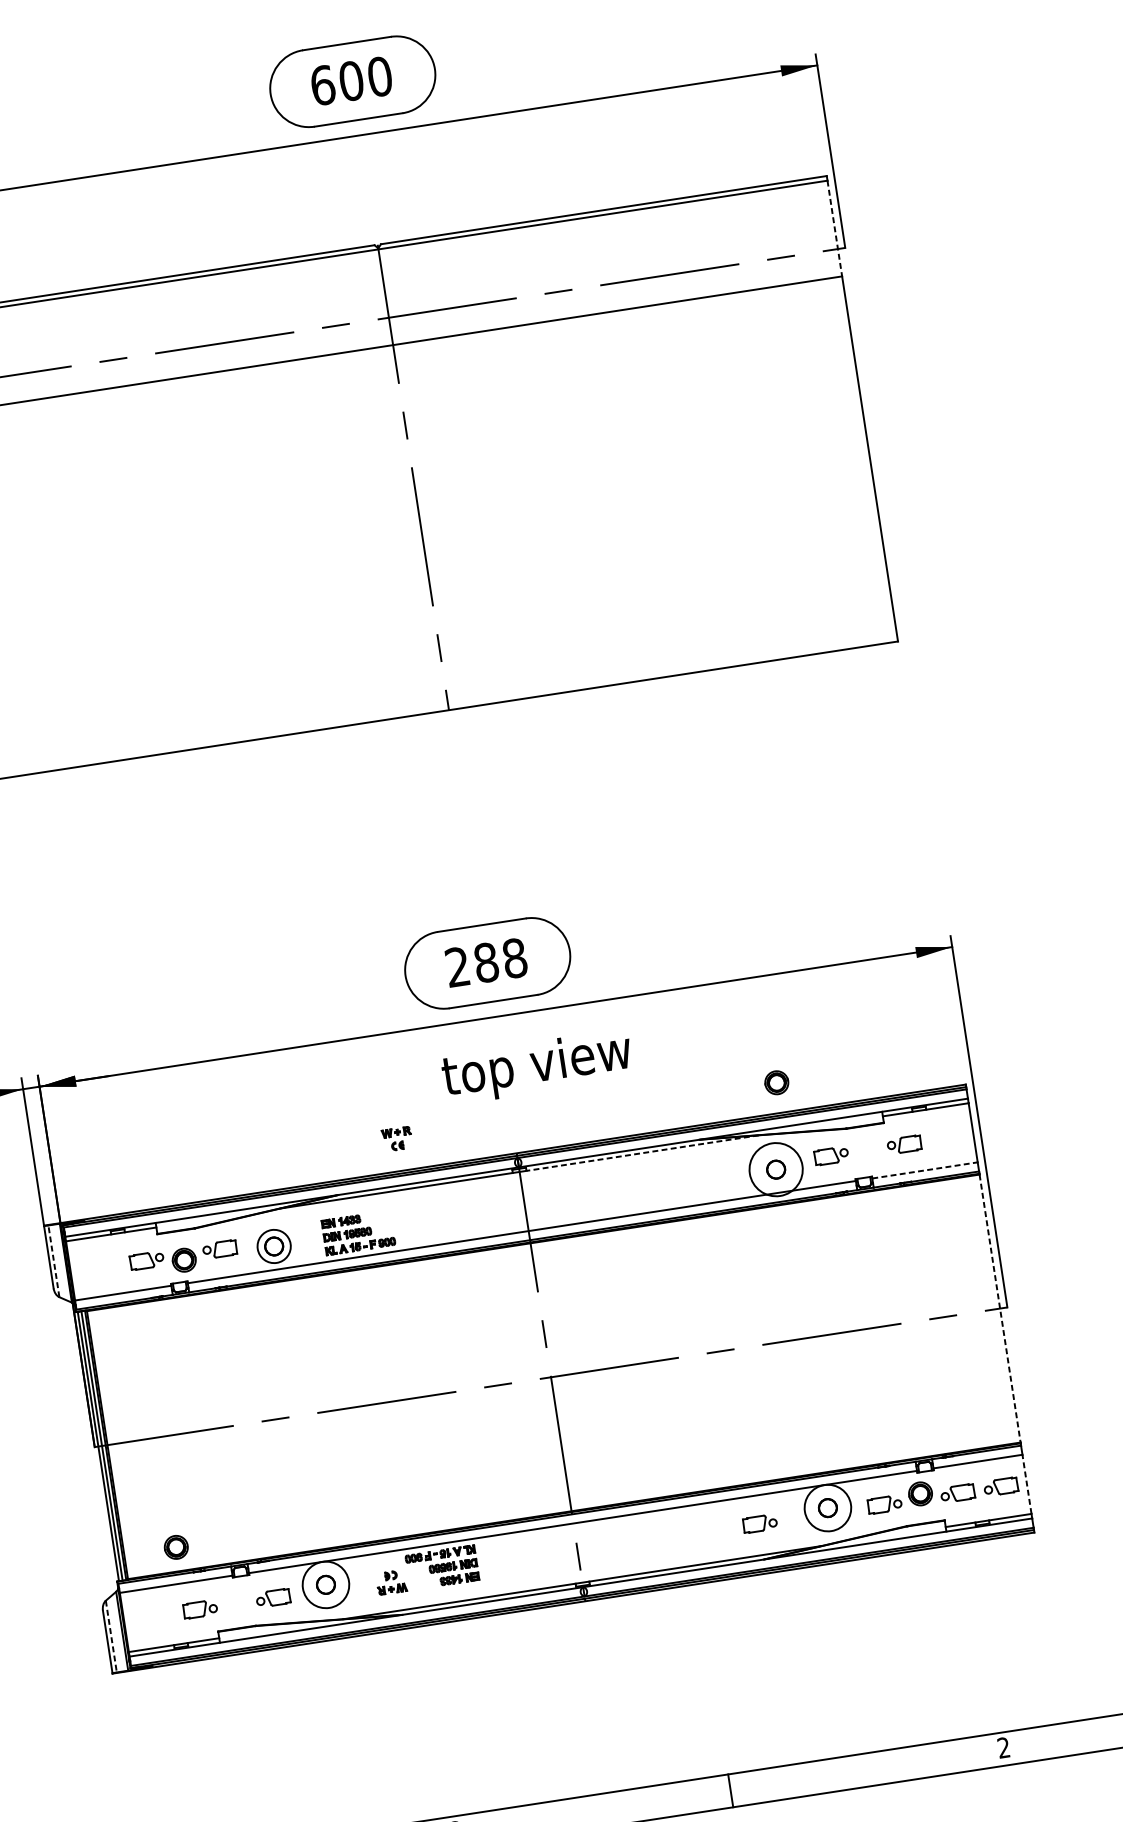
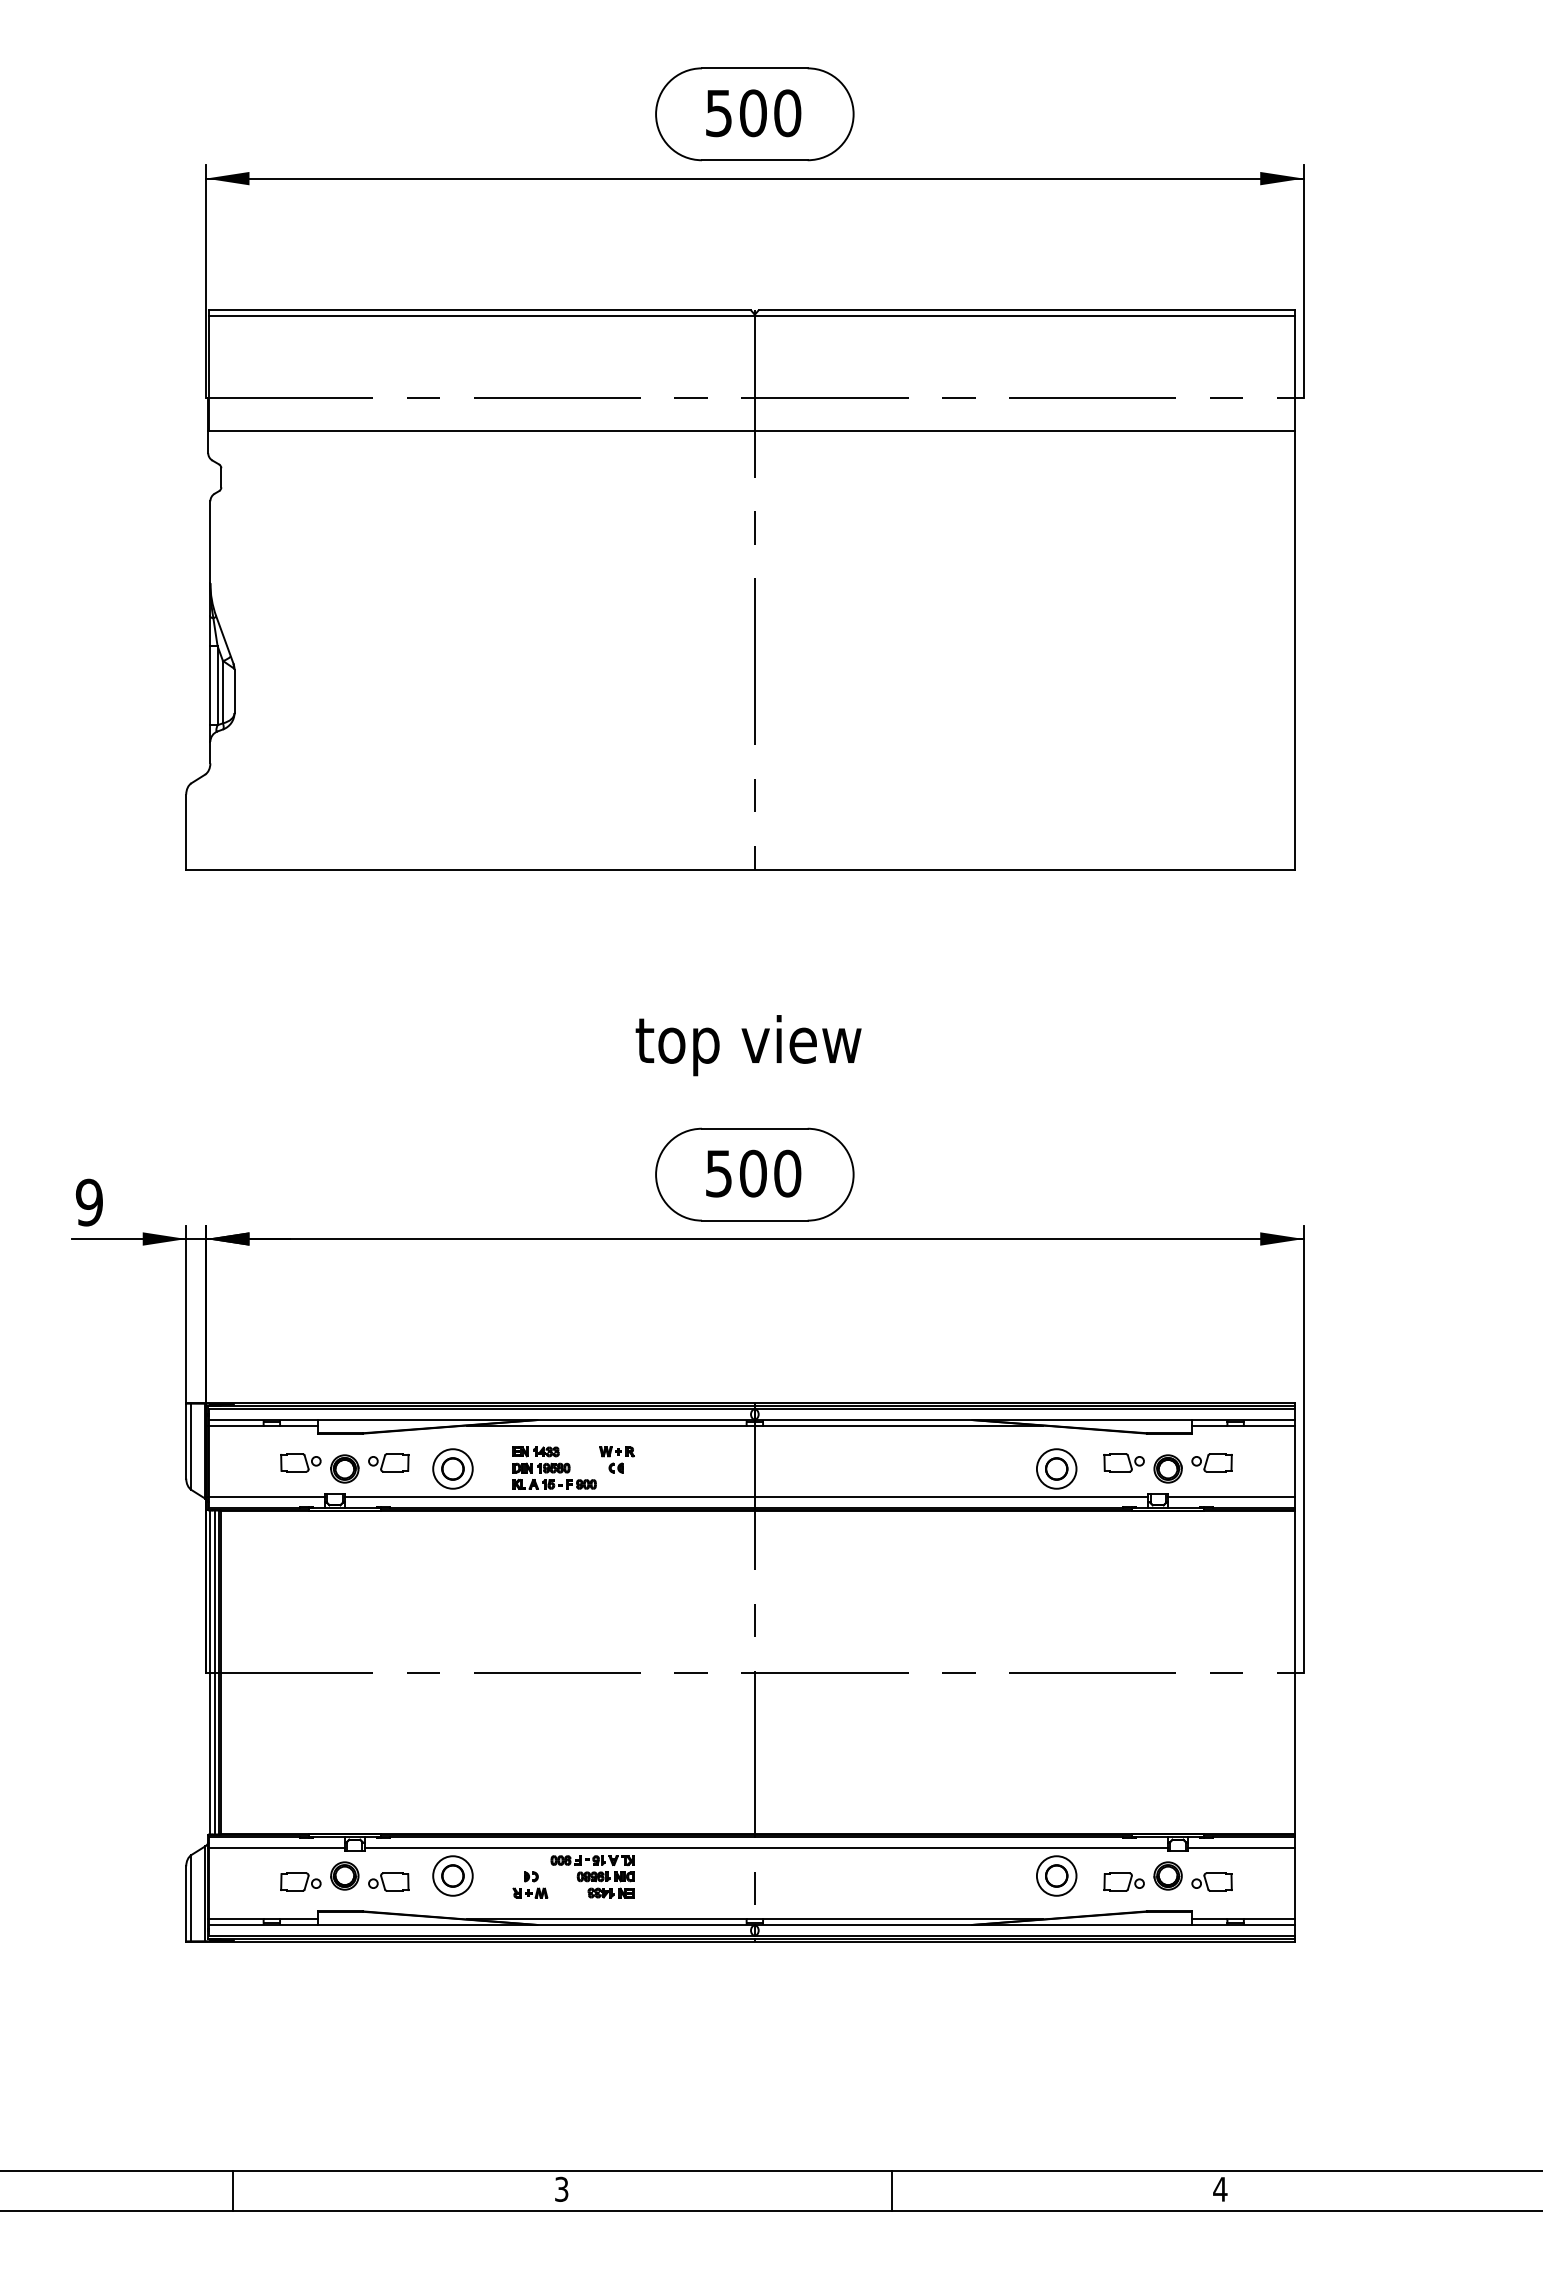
text: (322, 85) -> (718, 113), 600 -> 500
line: (834, 228) -> (1294, 373), dashed -> solid
text: (486, 962) -> (753, 1173), 288 -> 500
text: (537, 1067) -> (748, 1045), moved
part: (776, 1082) -> (1167, 1468), moved
part: (396, 1138) -> (616, 1459), moved
line: (642, 1153) -> (902, 1425), dashed -> solid
circle: (775, 1169) -> (1056, 1468), size x0.62
line: (925, 1170) -> (1232, 1496), dashed -> solid
line: (53, 1261) -> (191, 1446), dashed -> solid
line: (999, 1309) -> (1294, 1673), dashed -> solid
line: (1026, 1484) -> (1294, 1883), dashed -> solid
part: (1000, 1486) -> (1263, 1881), removed
circle: (827, 1507) -> (1056, 1875), size x0.71
part: (759, 1523) -> (973, 1881), removed
part: (175, 1547) -> (344, 1875), moved
circle: (325, 1584) -> (452, 1875), size x0.71
line: (111, 1636) -> (191, 1898), dashed -> solid
text: (1003, 1747) -> (1220, 2188), 2 -> 4

